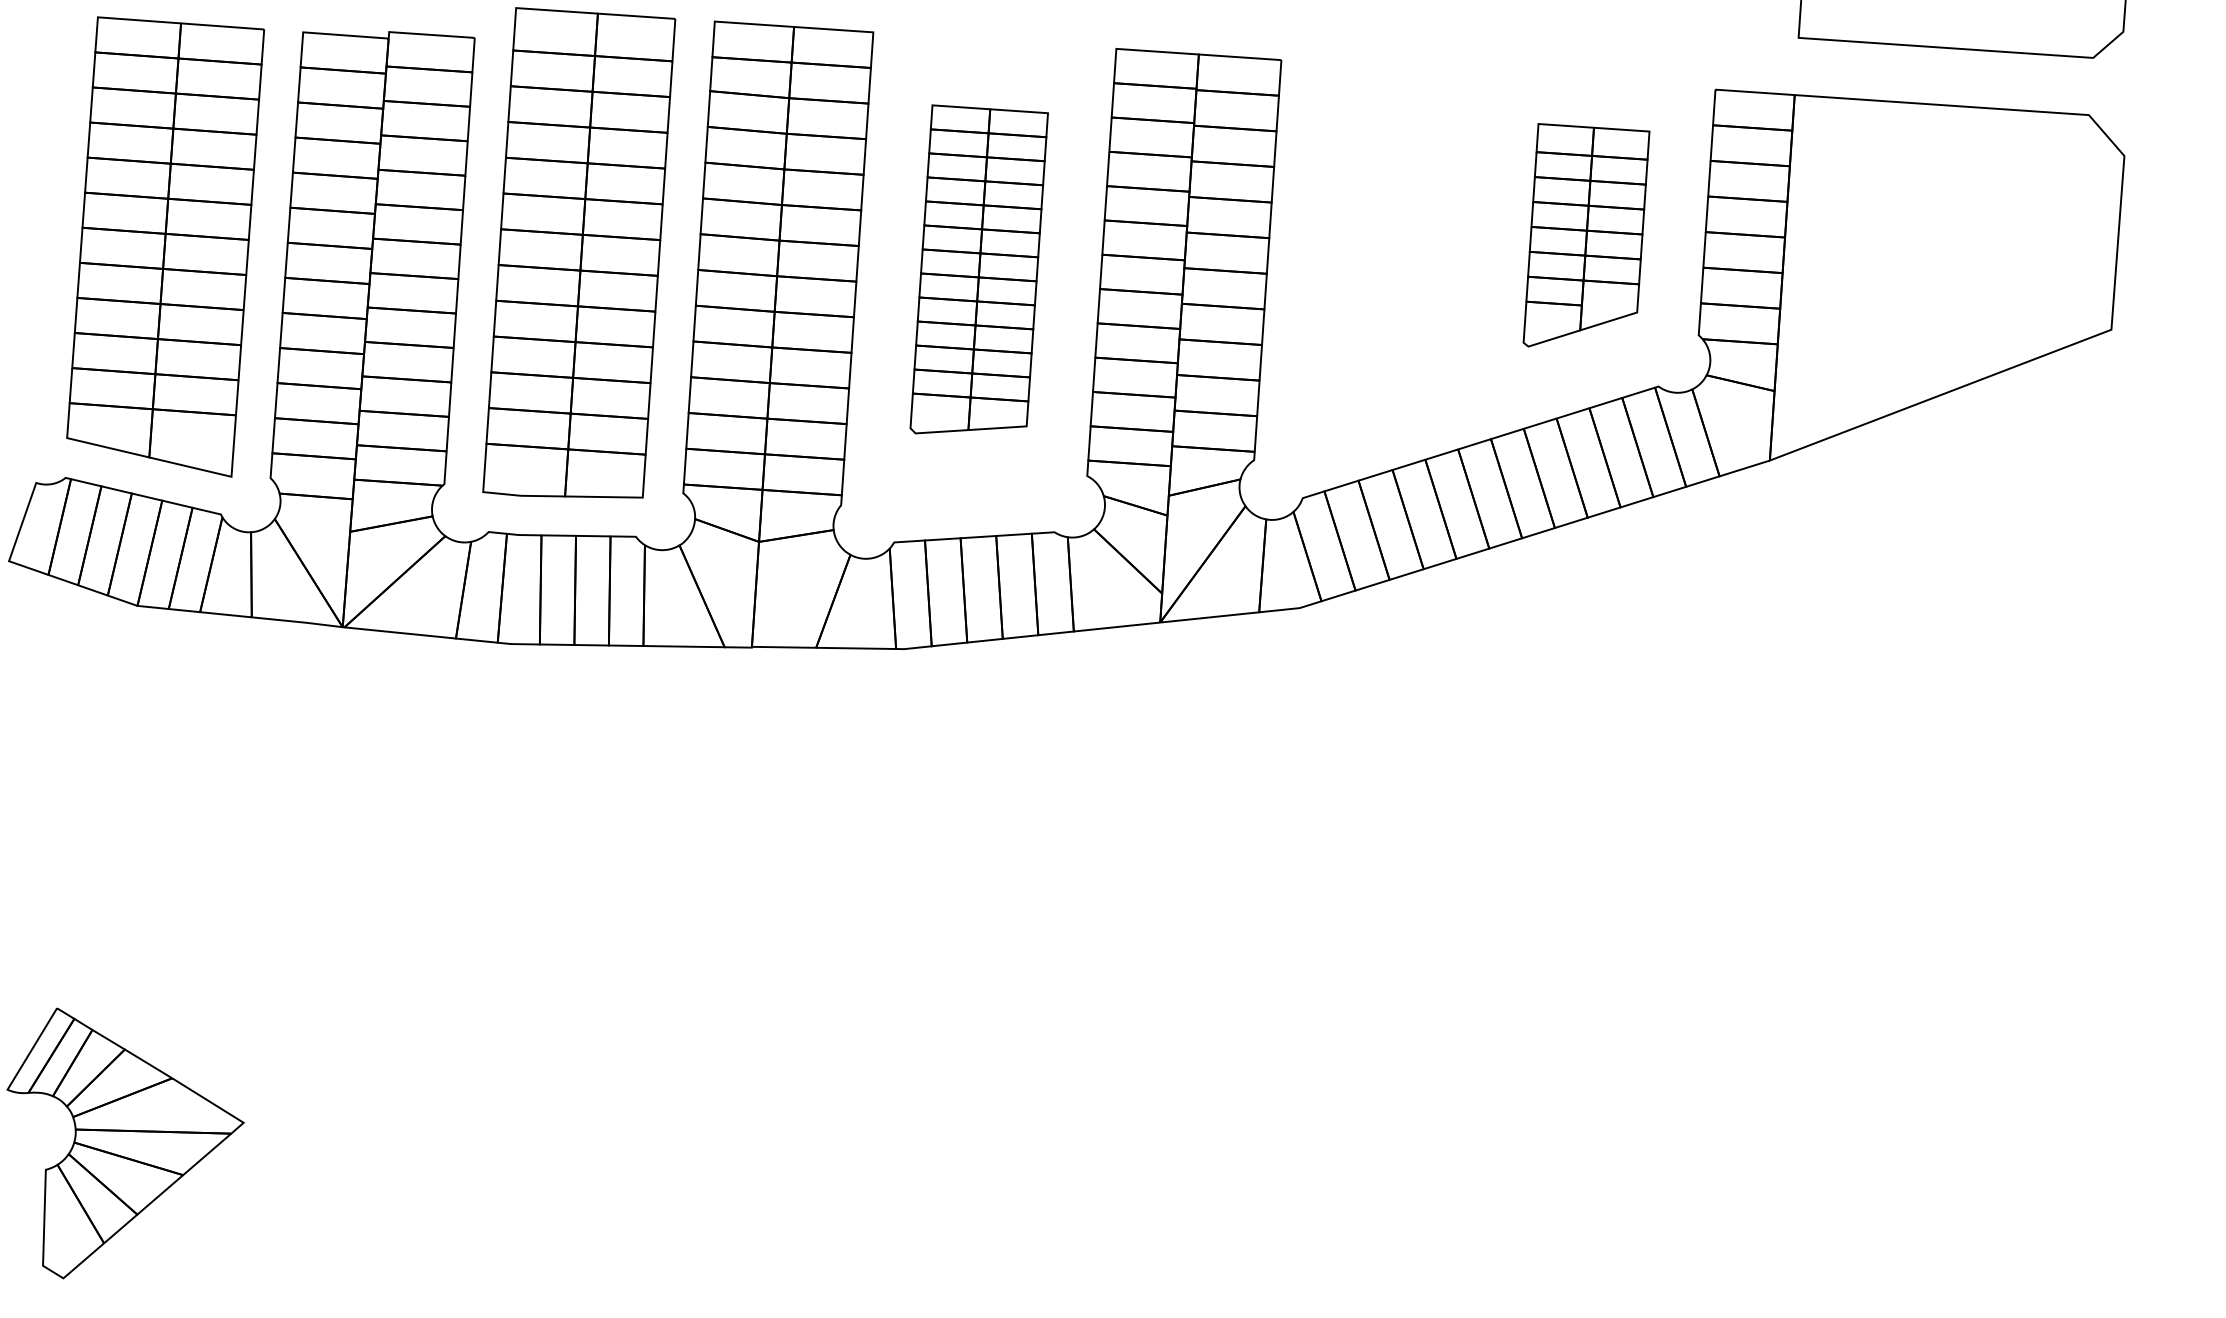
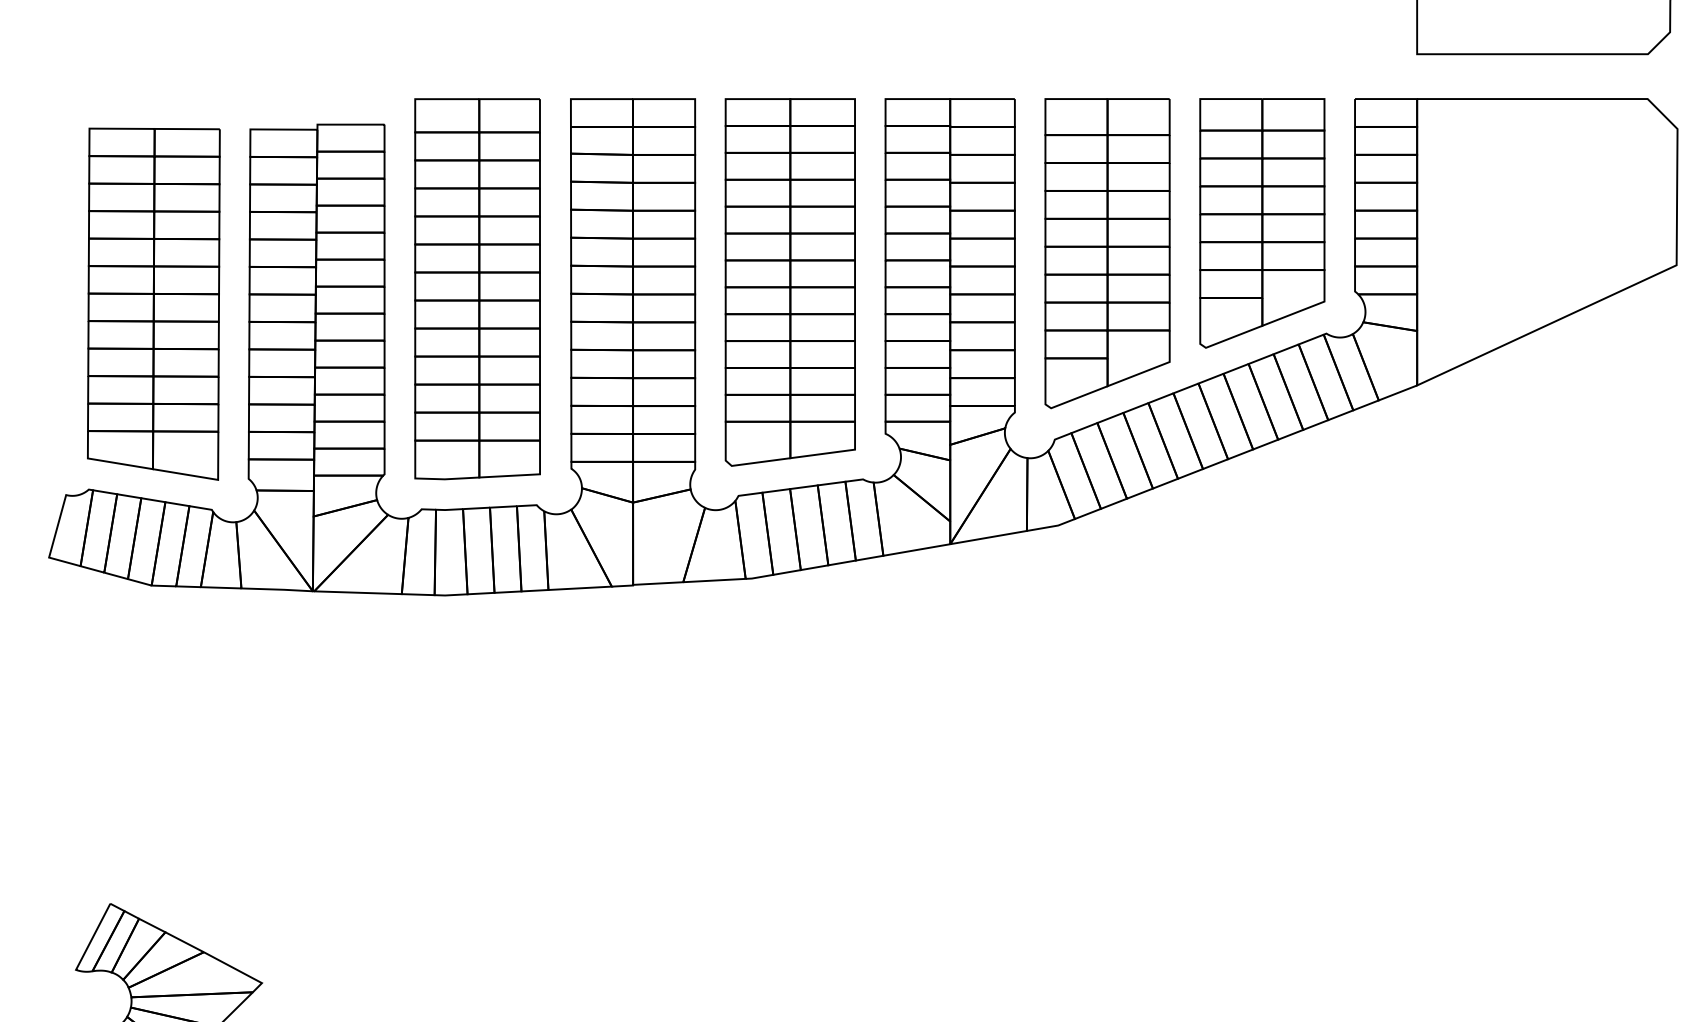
part: (1586, 235) -> (1262, 219), size x1.43
part: (1386, 259) -> (1107, 249), added
part: (979, 269) -> (790, 278), size x1.43

